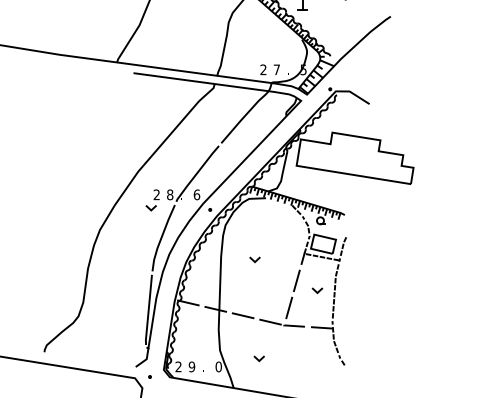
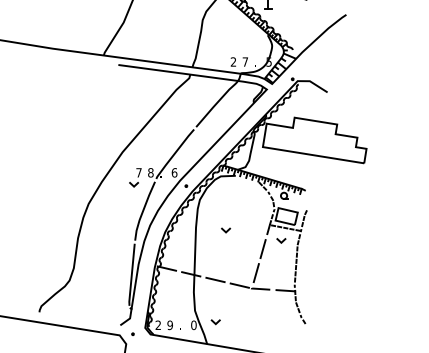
text: (156, 194) -> (138, 172), 2 -> 7
line: (316, 290) -> (280, 240), moved
line: (258, 359) -> (215, 322), moved

